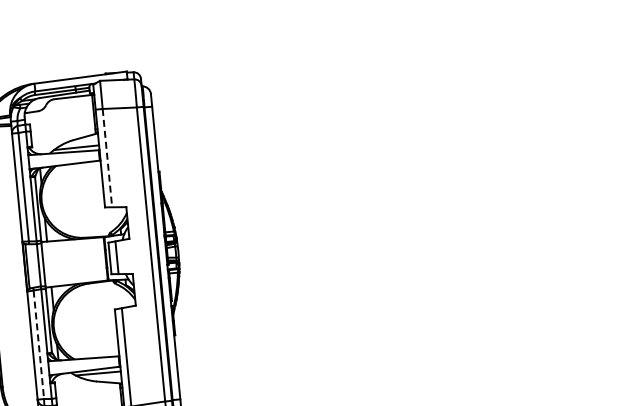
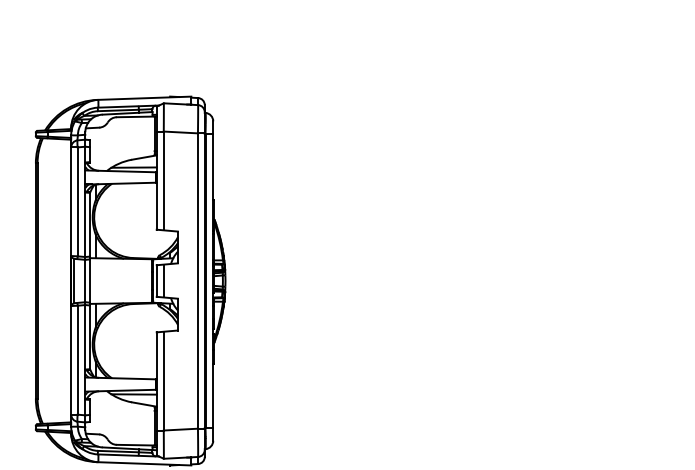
line: (107, 158) -> (163, 181), dashed -> solid
line: (38, 345) -> (77, 360), dashed -> solid

